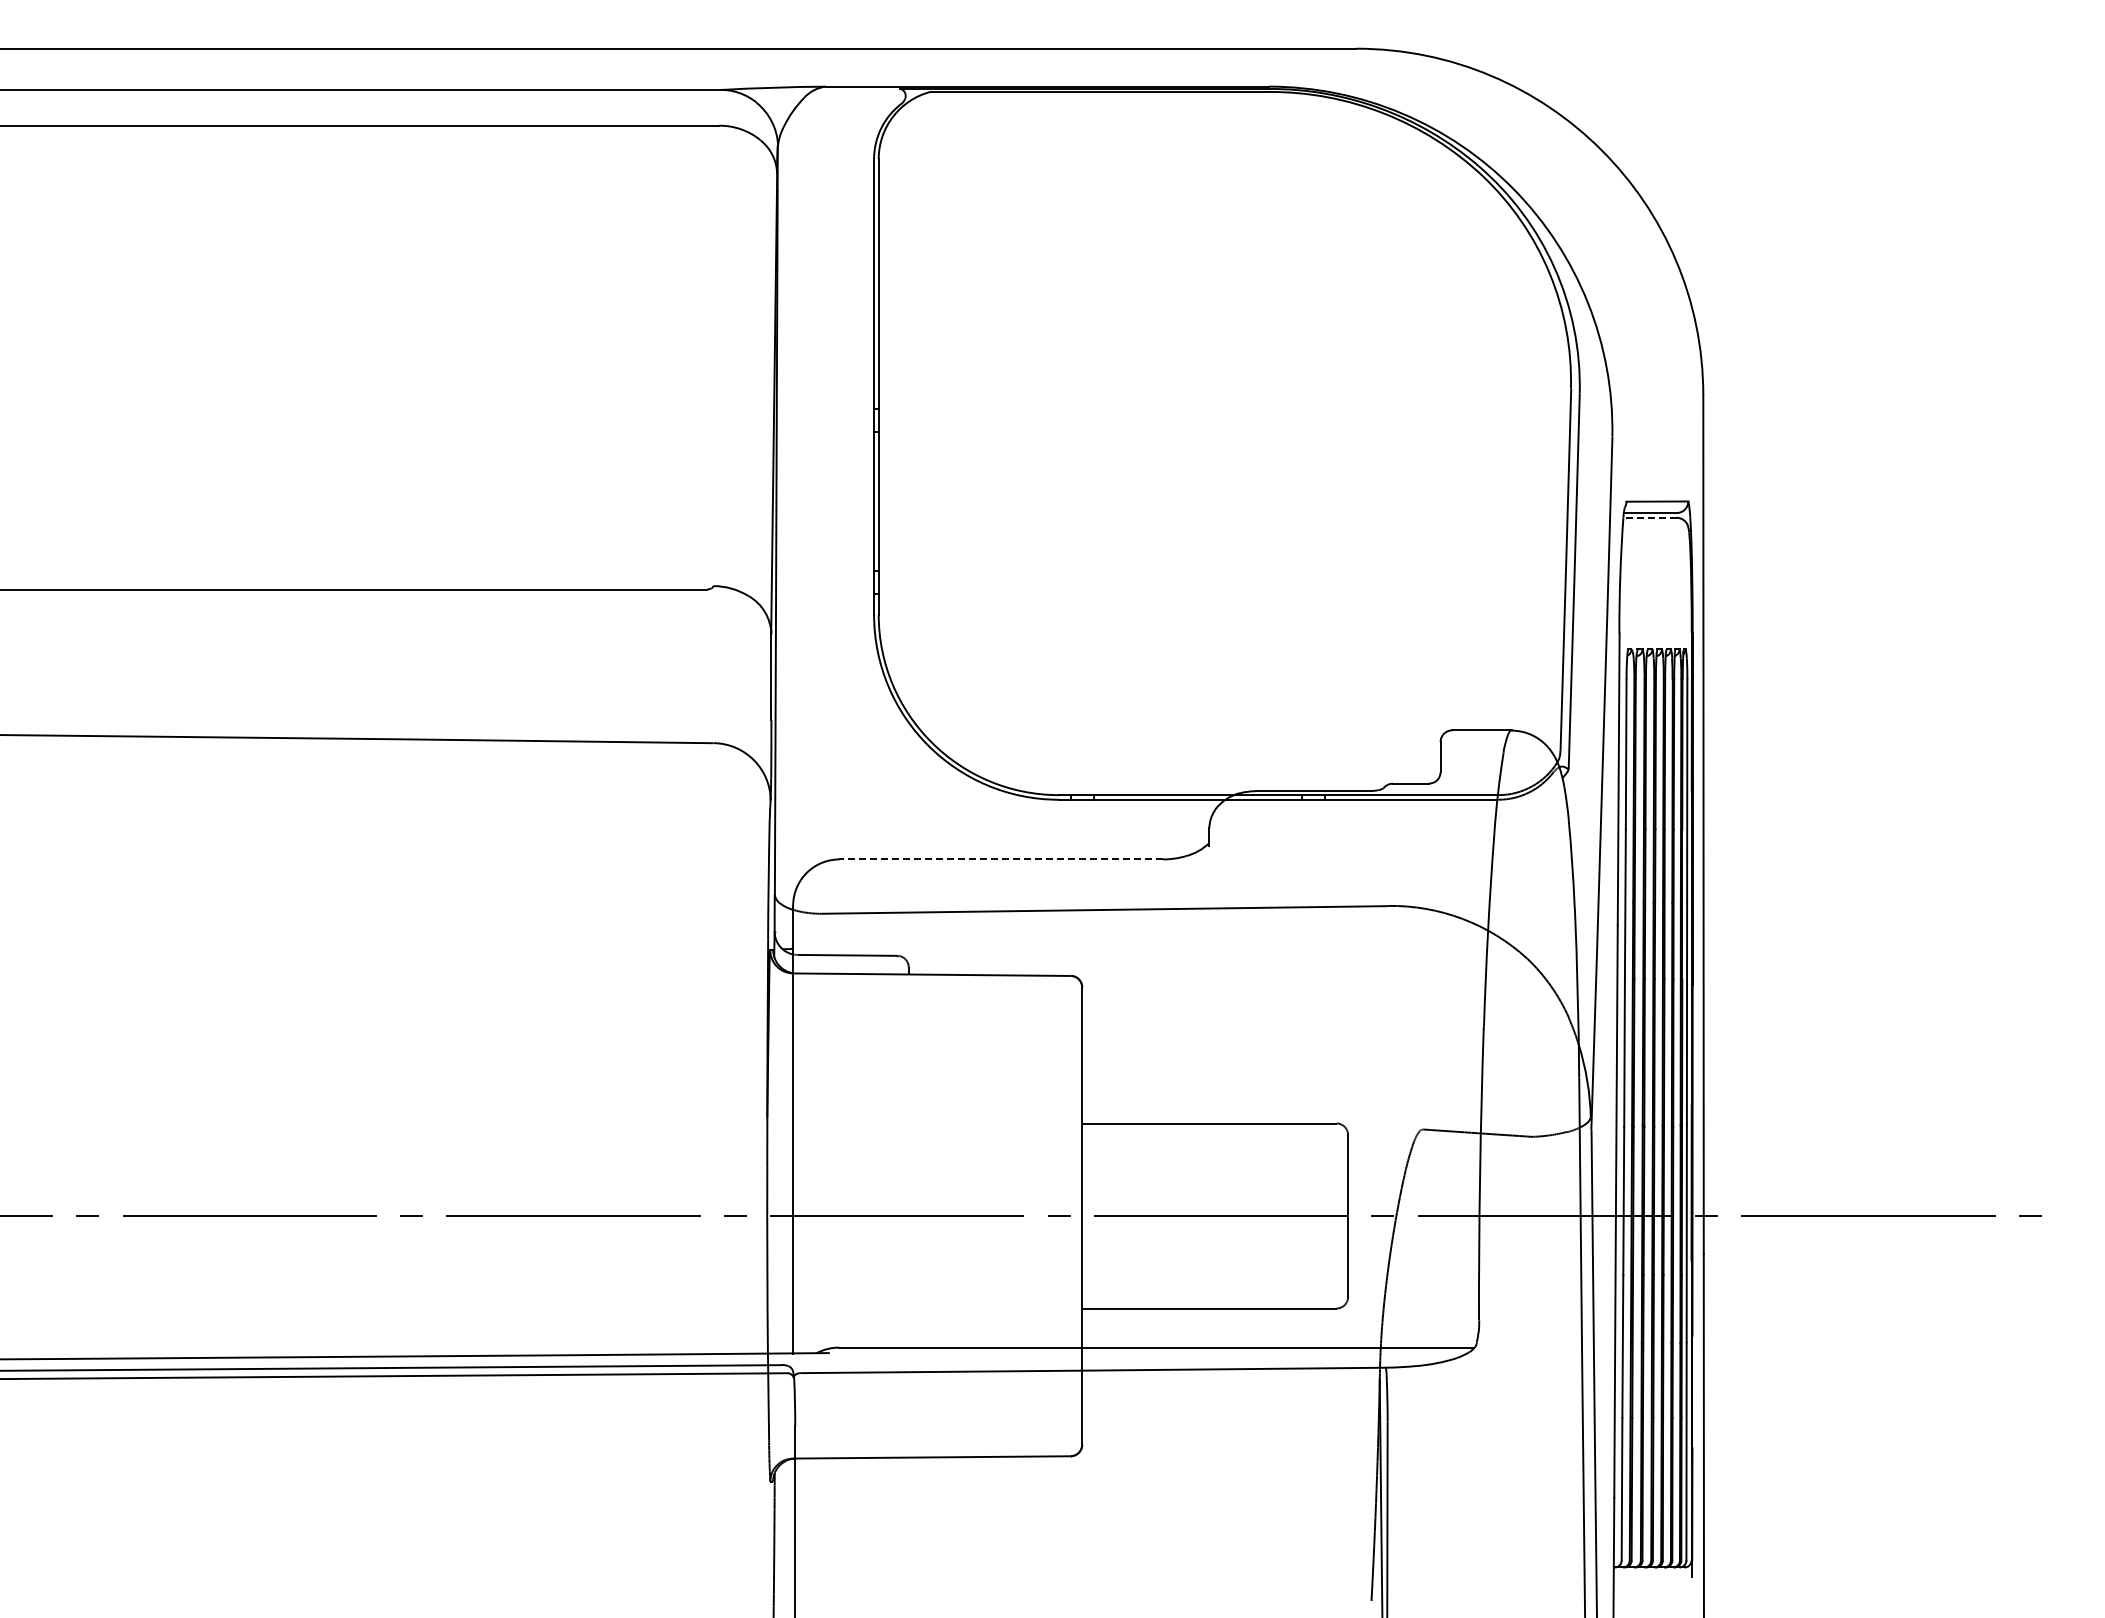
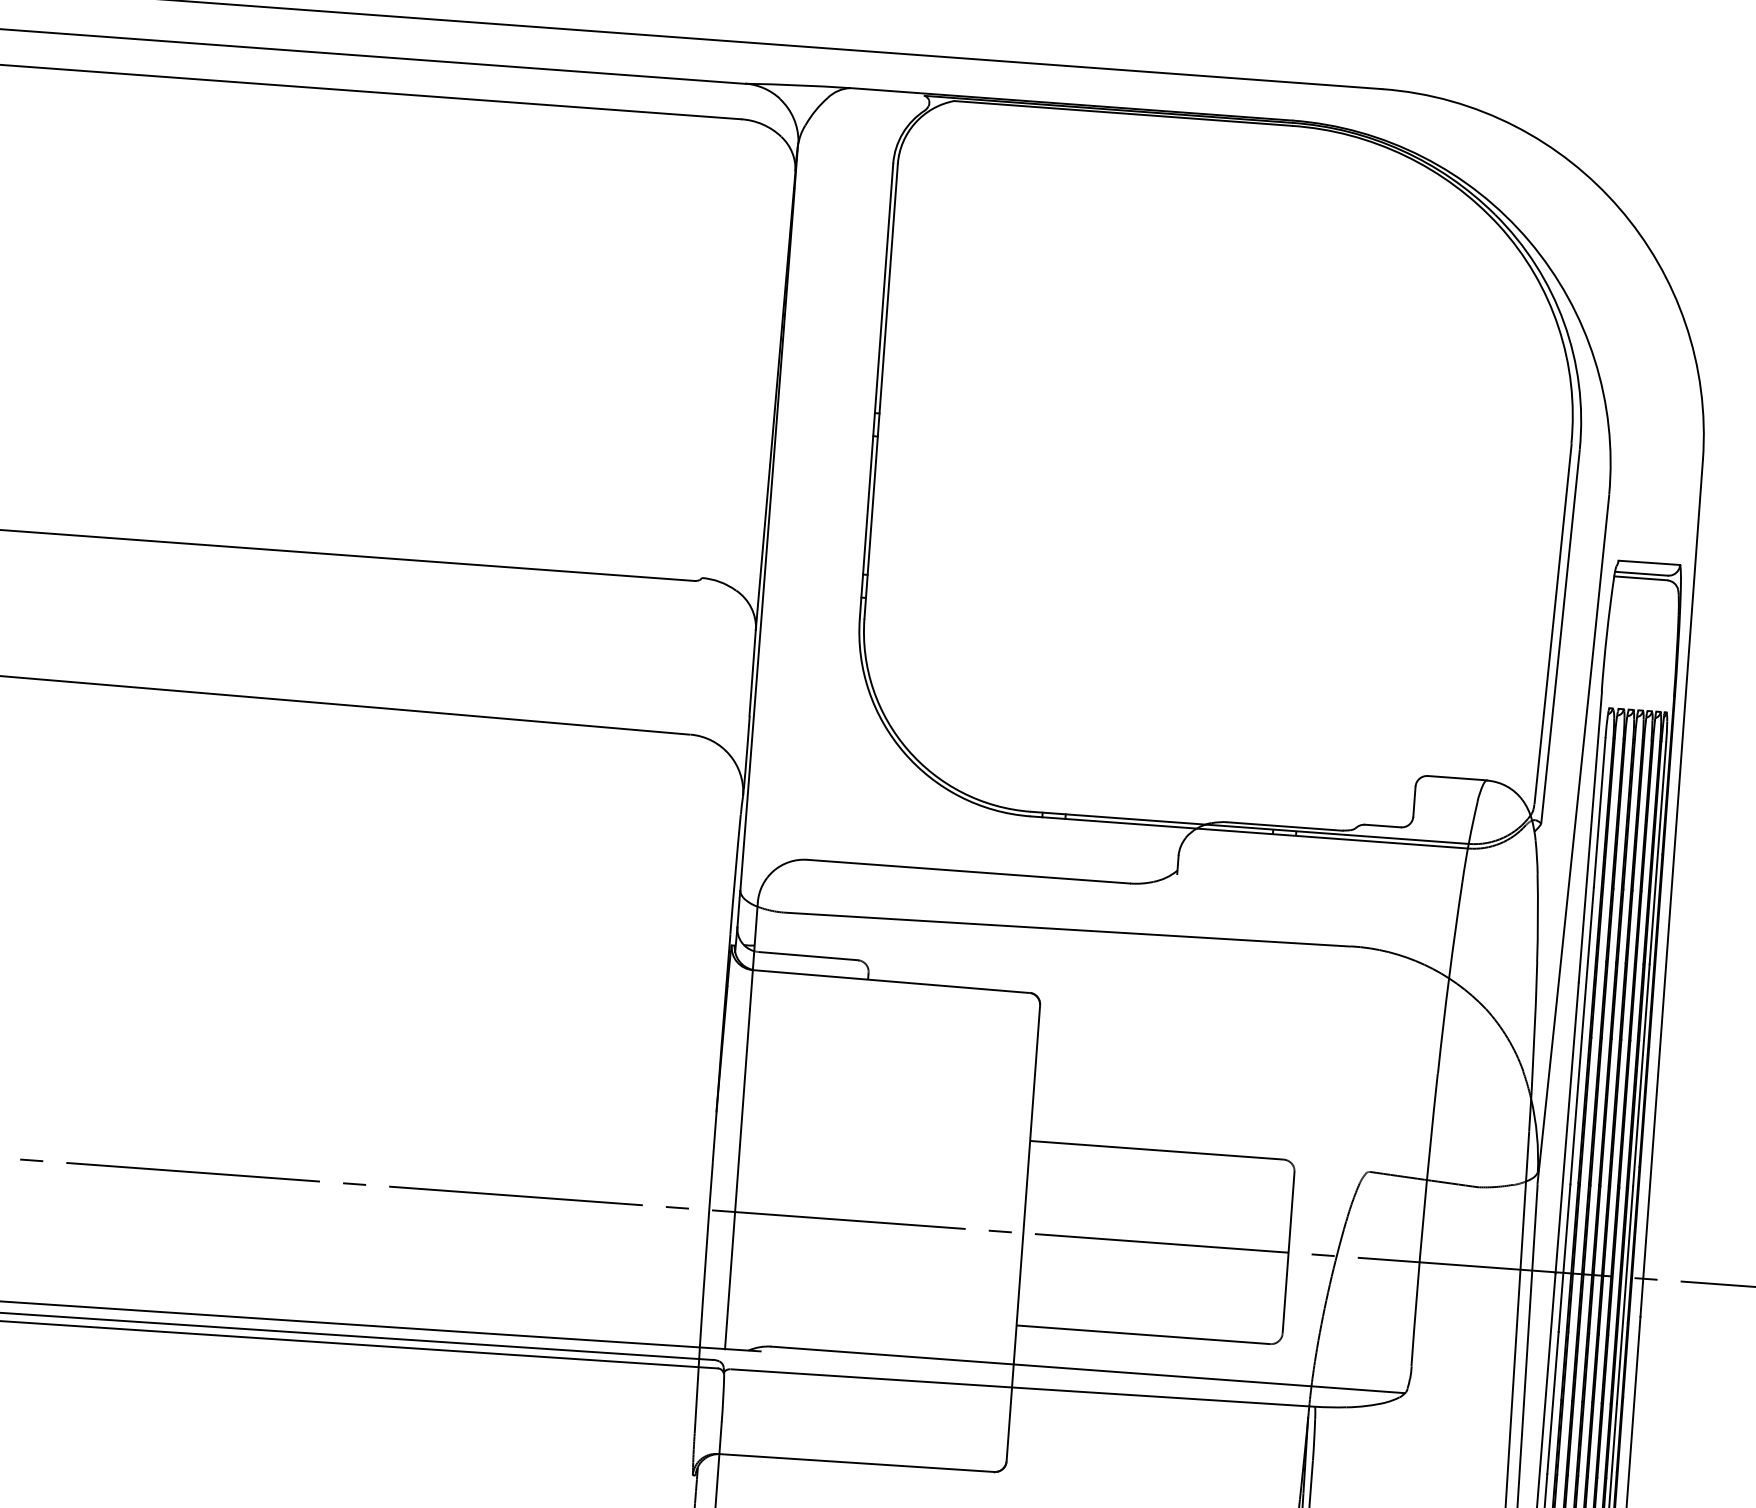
line: (1650, 517) -> (1641, 578), dashed -> solid
line: (1001, 859) -> (968, 871), dashed -> solid

